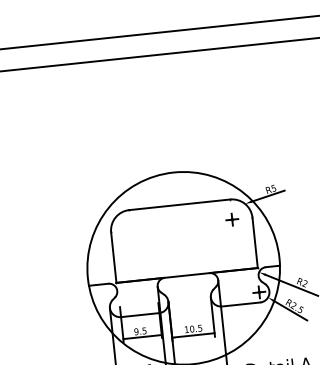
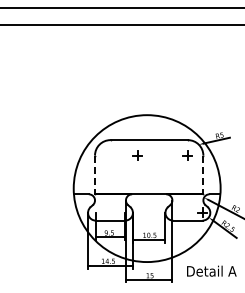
part: (166, 226) -> (137, 155), added
line: (255, 243) -> (203, 175), solid -> dashed
line: (114, 258) -> (95, 175), solid -> dashed

